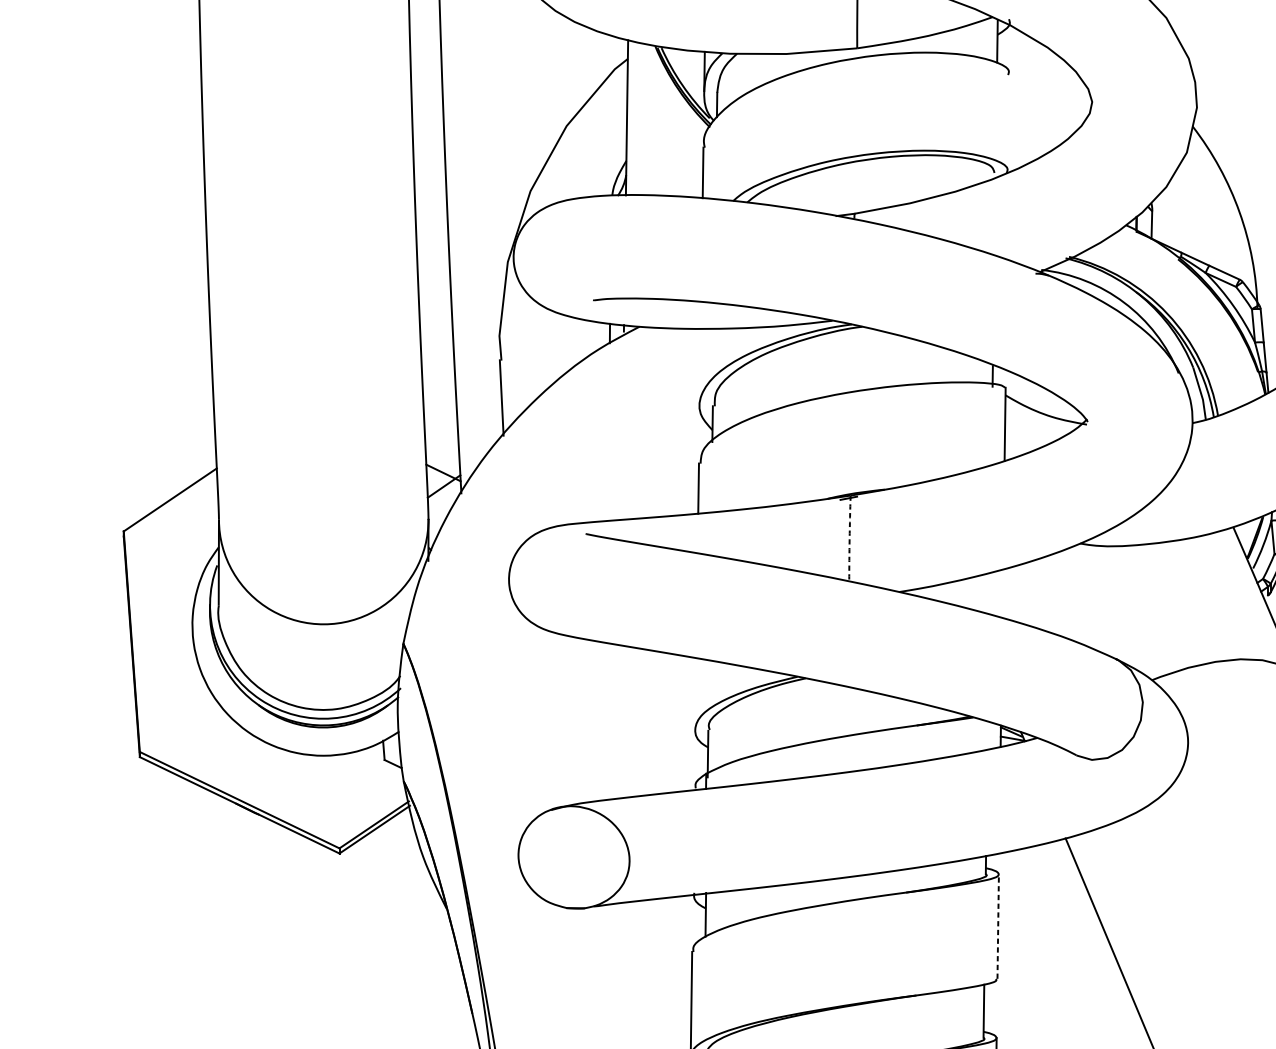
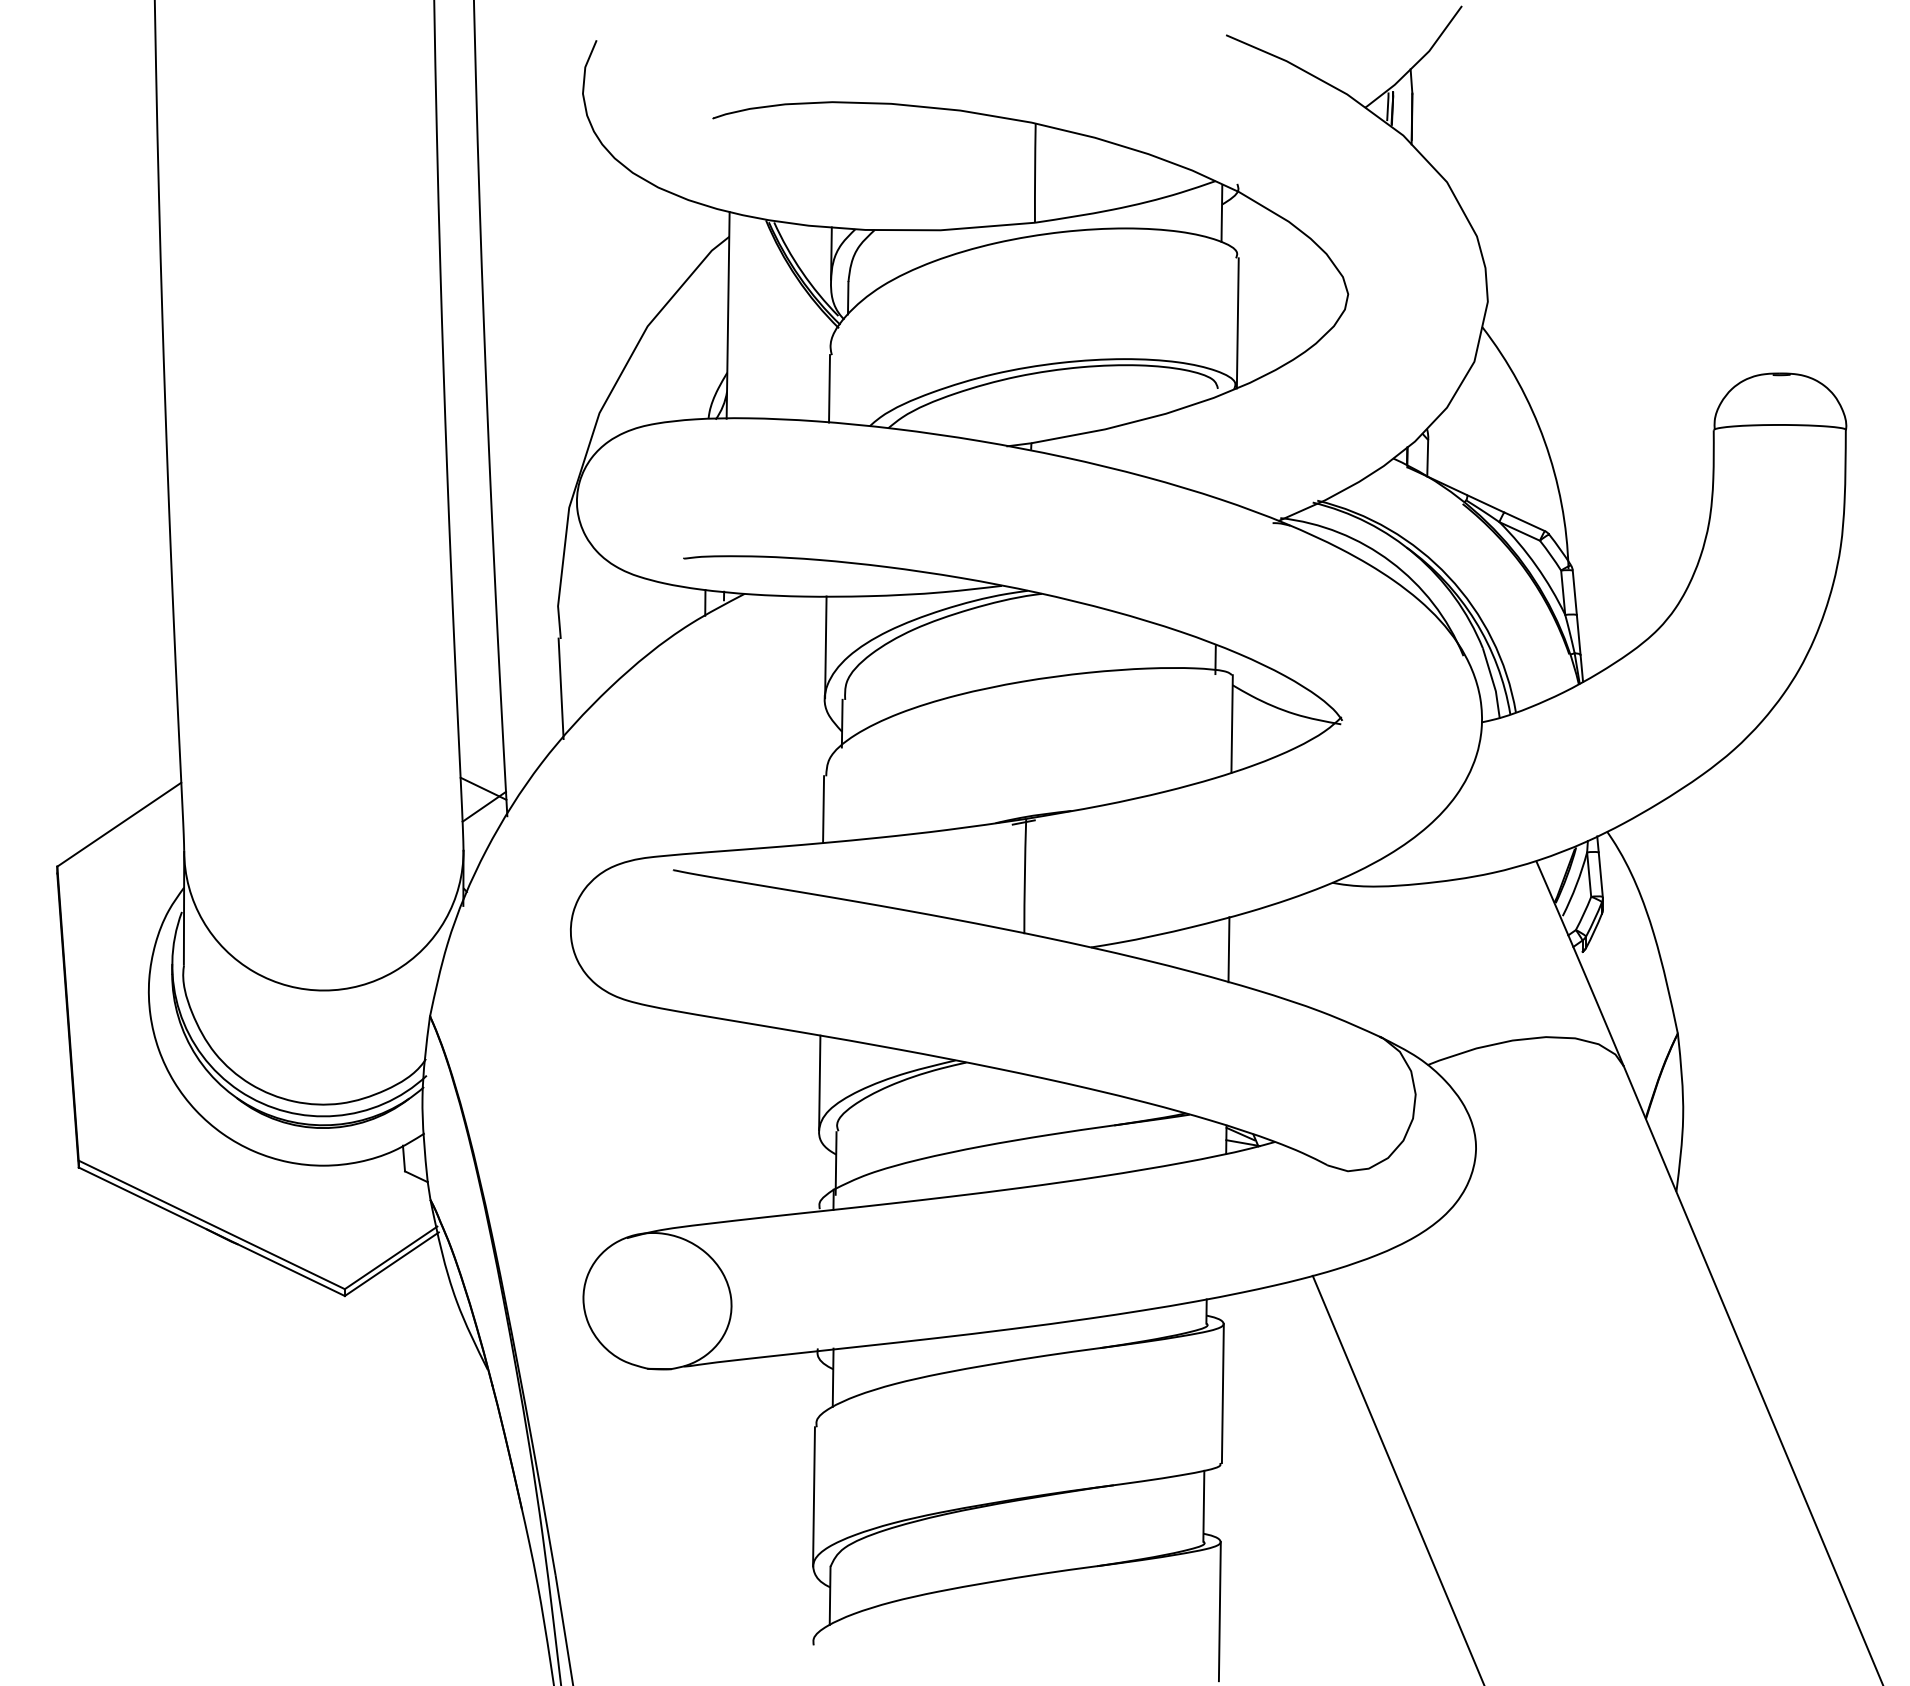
line: (1009, 123) -> (1237, 323), added
line: (700, 367) -> (825, 647), added
arc: (849, 538) -> (1024, 876), dashed -> solid
line: (1002, 593) -> (1228, 949), added
line: (695, 693) -> (819, 1082), added
line: (997, 926) -> (1222, 1393), dashed -> solid

